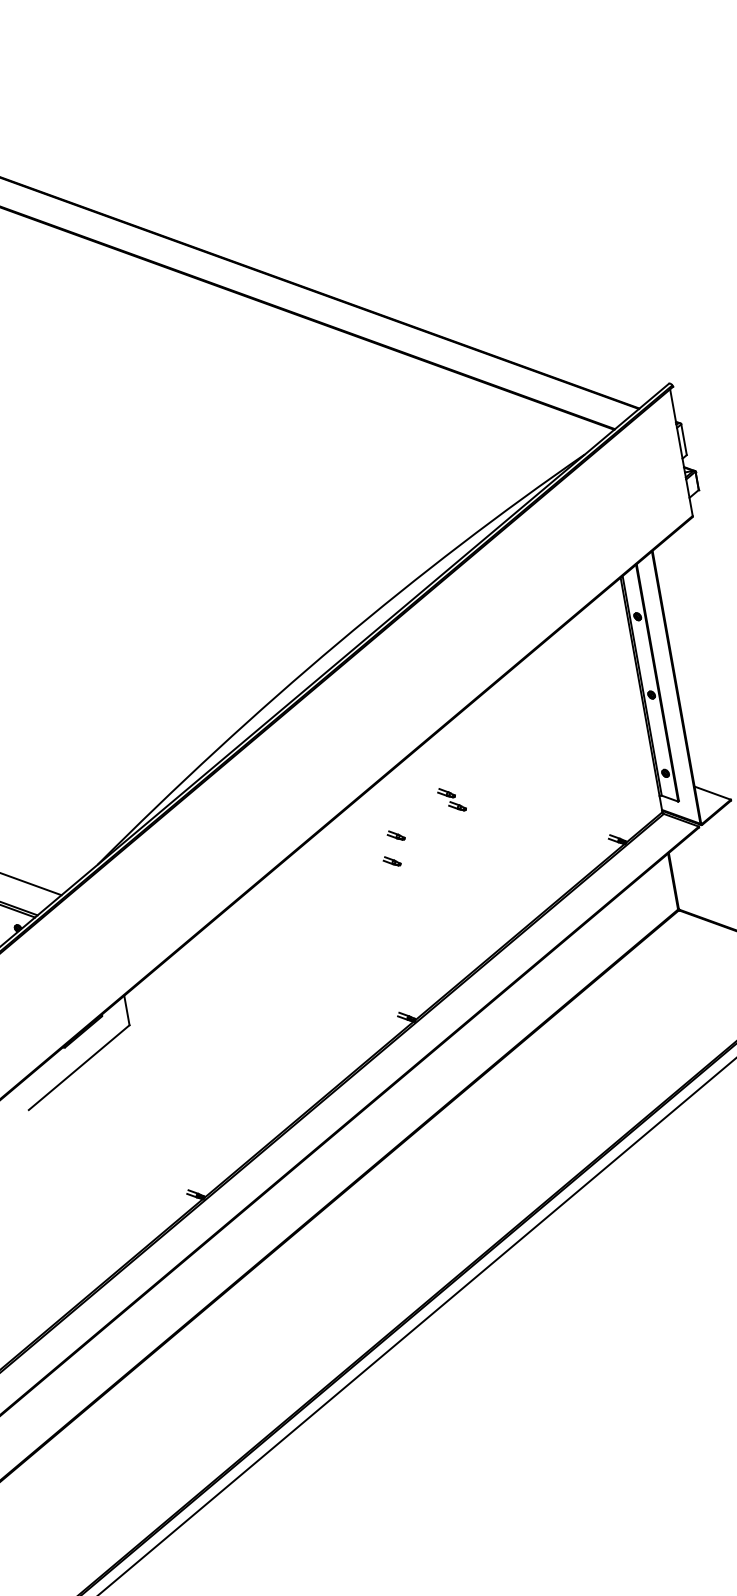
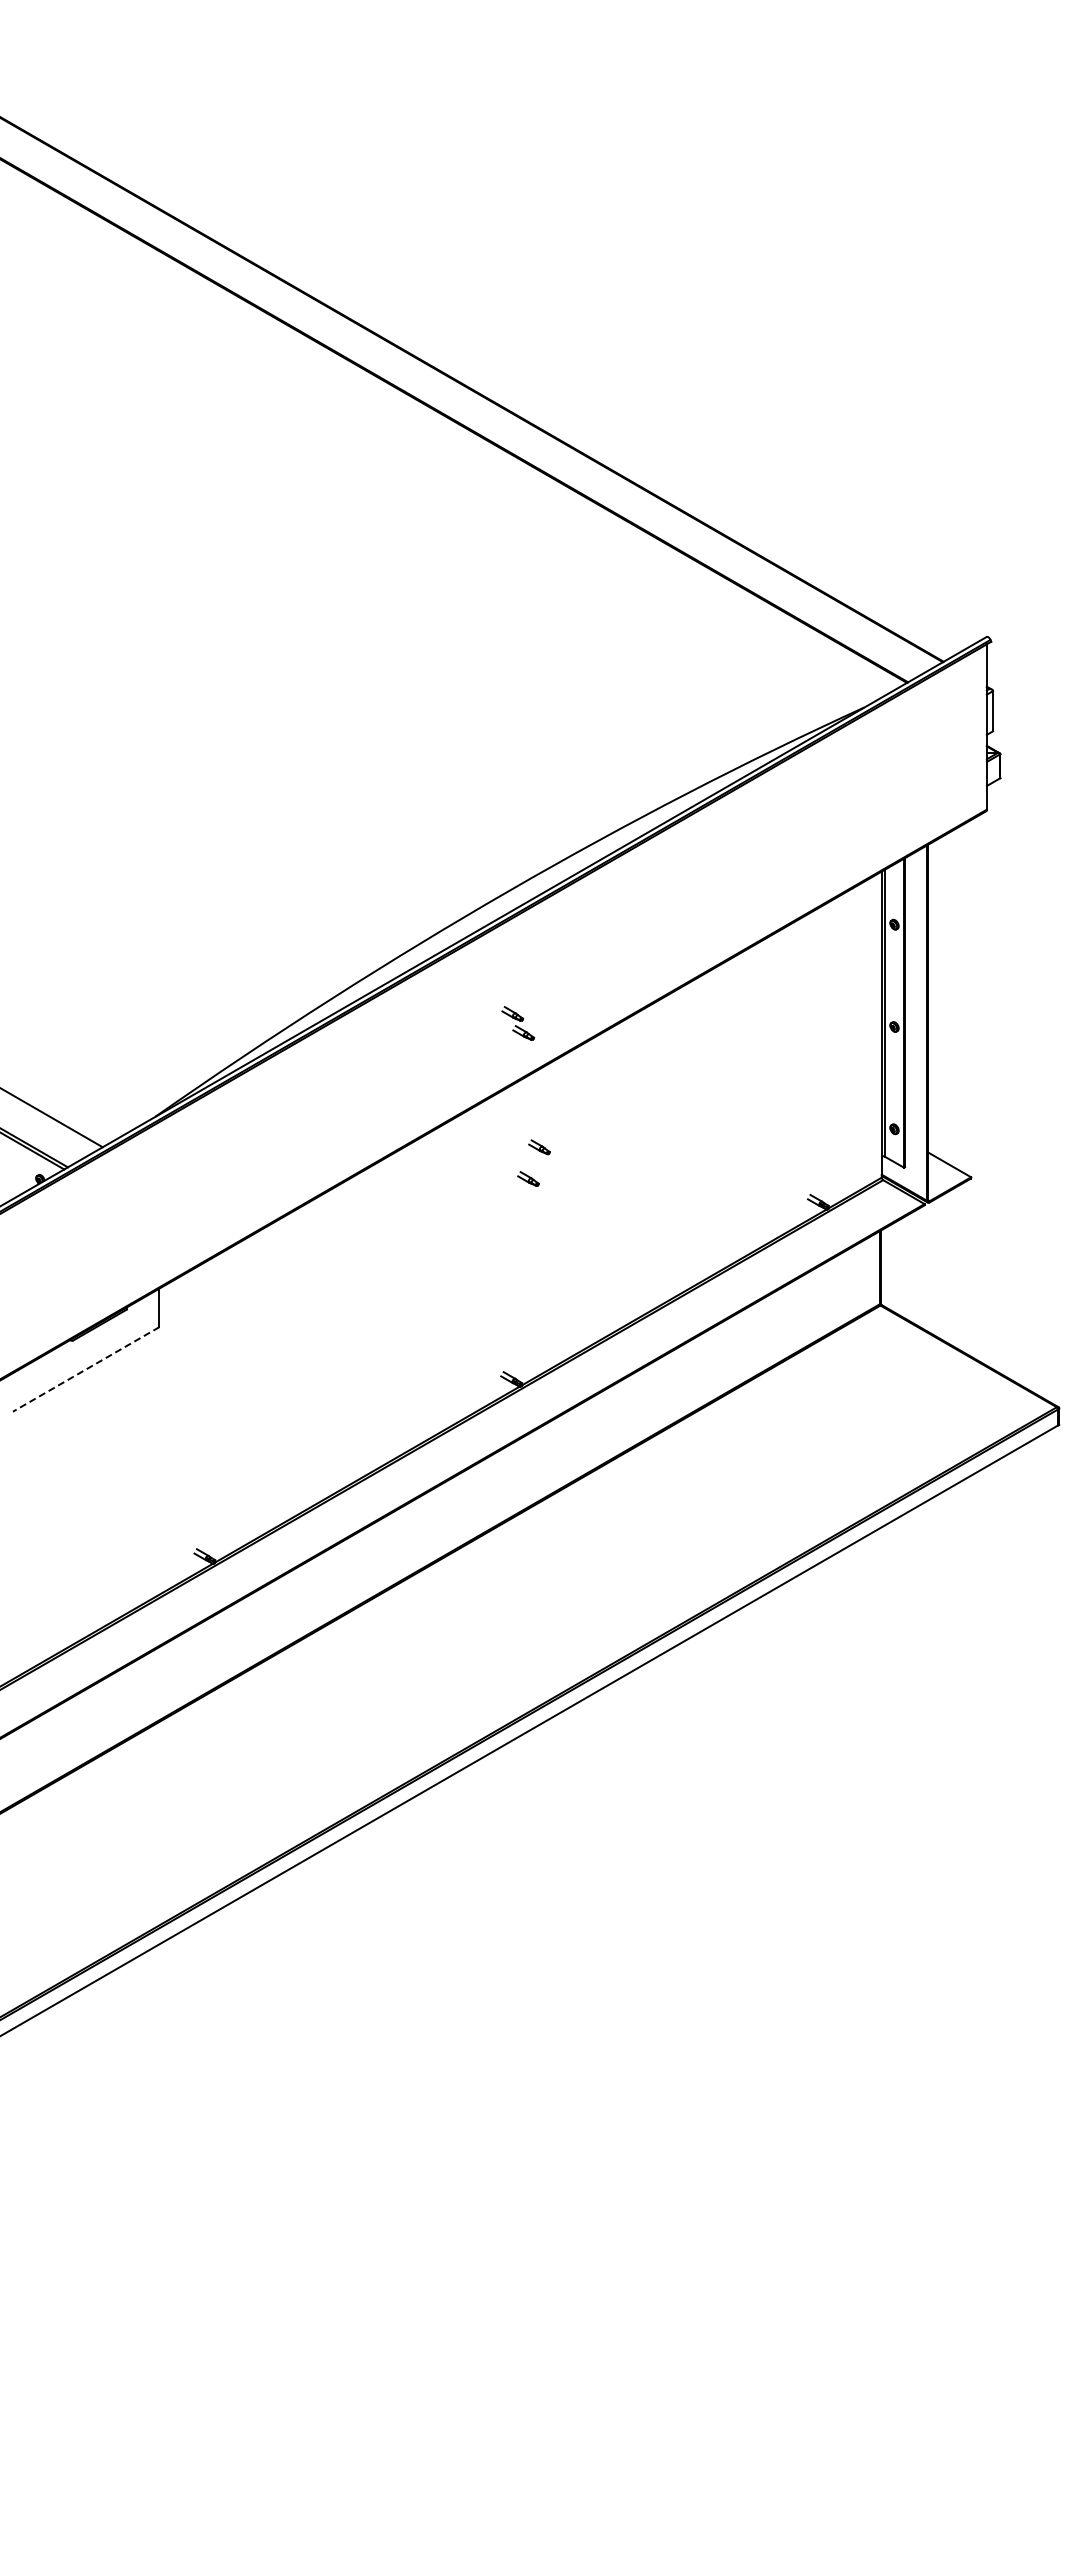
part: (452, 799) -> (518, 1023), moved
line: (79, 1067) -> (86, 1369), solid -> dashed

